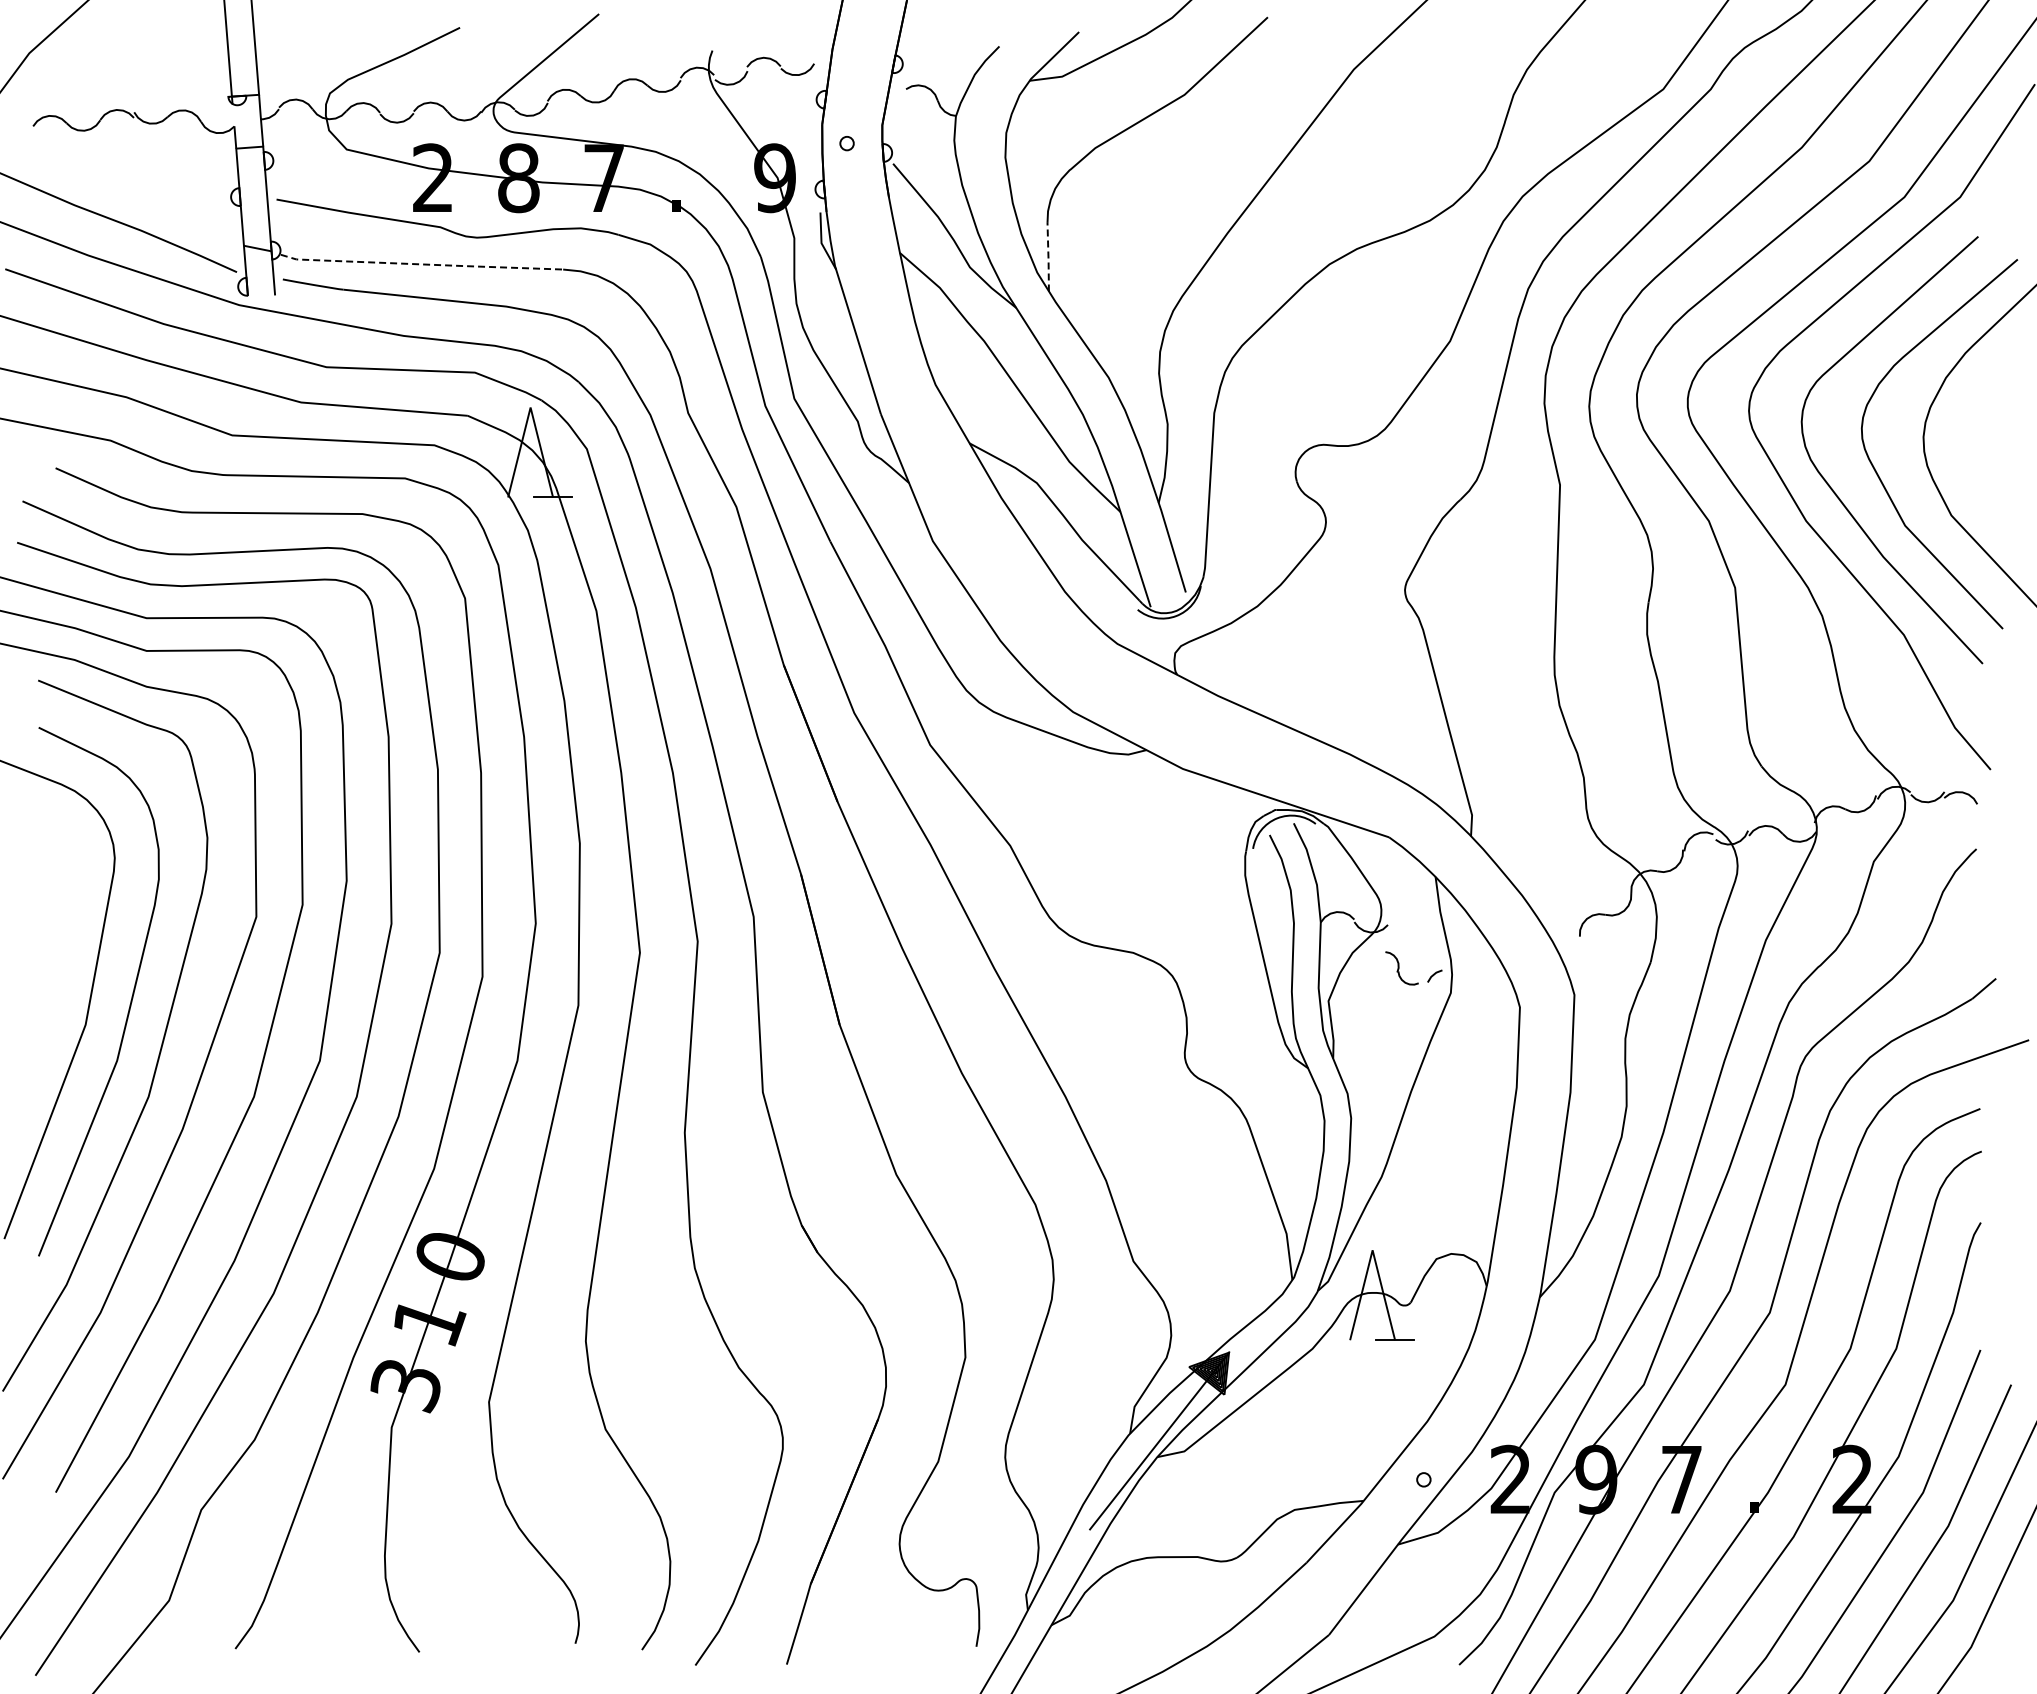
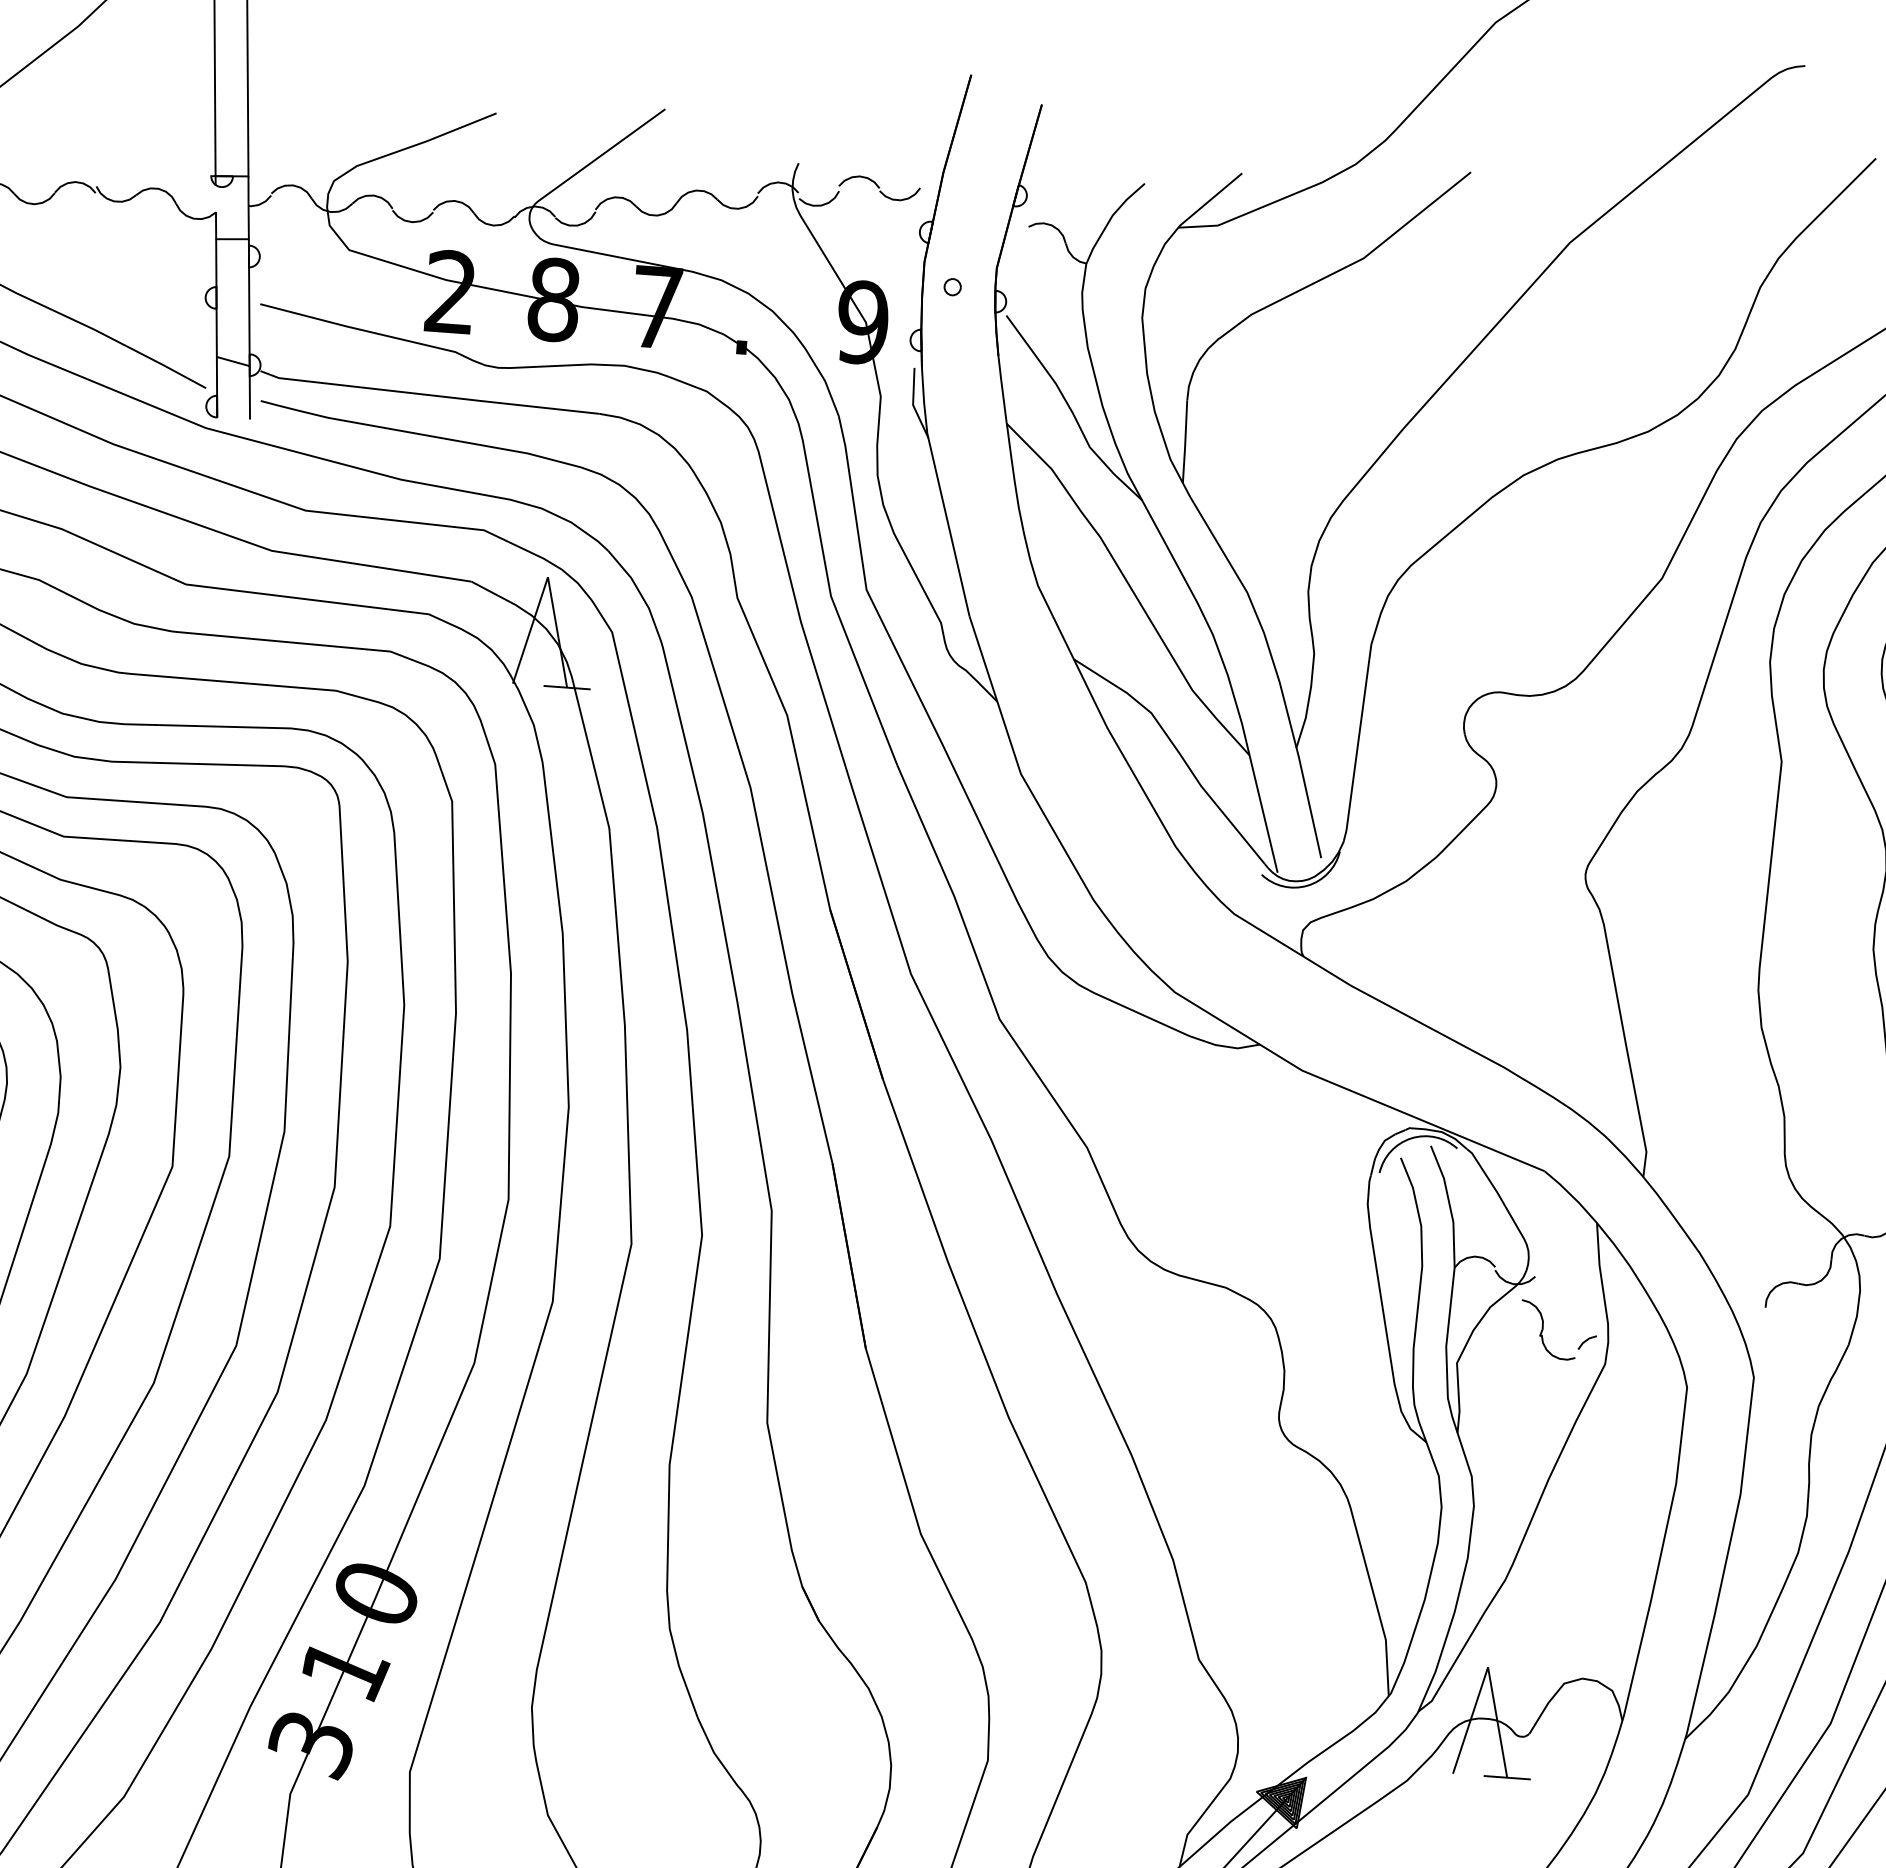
line: (1048, 257) -> (1185, 442), dashed -> solid
line: (422, 264) -> (430, 395), dashed -> solid
part: (1401, 968) -> (1547, 1330), size x1.43

